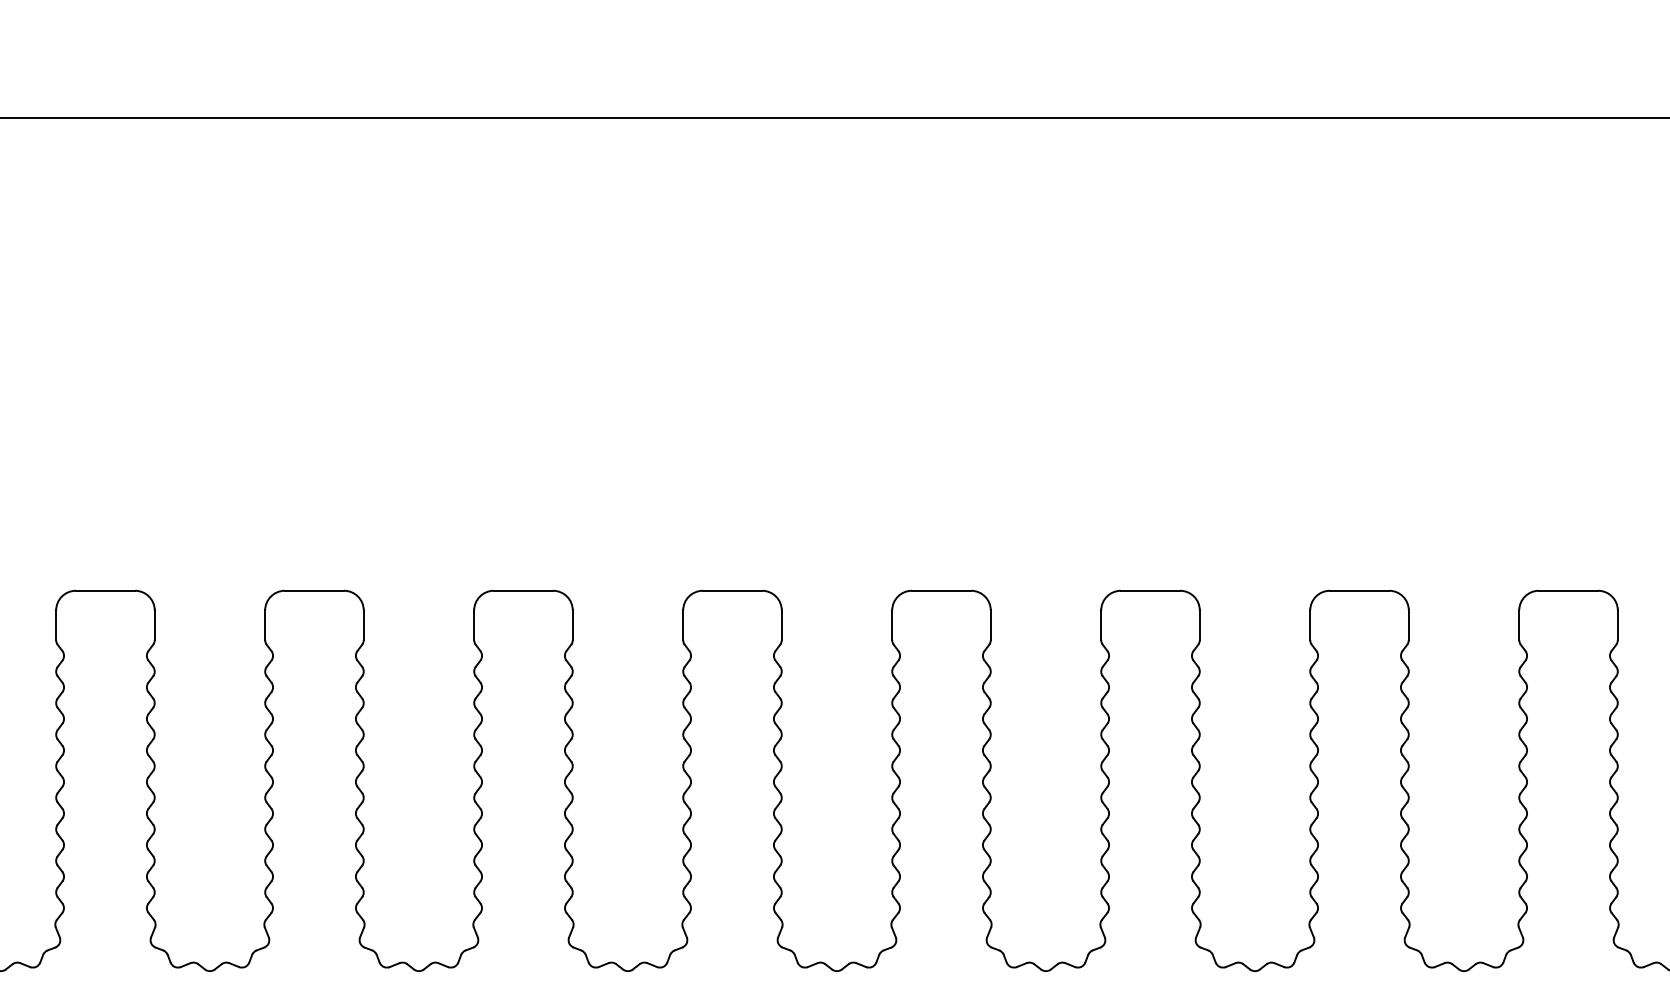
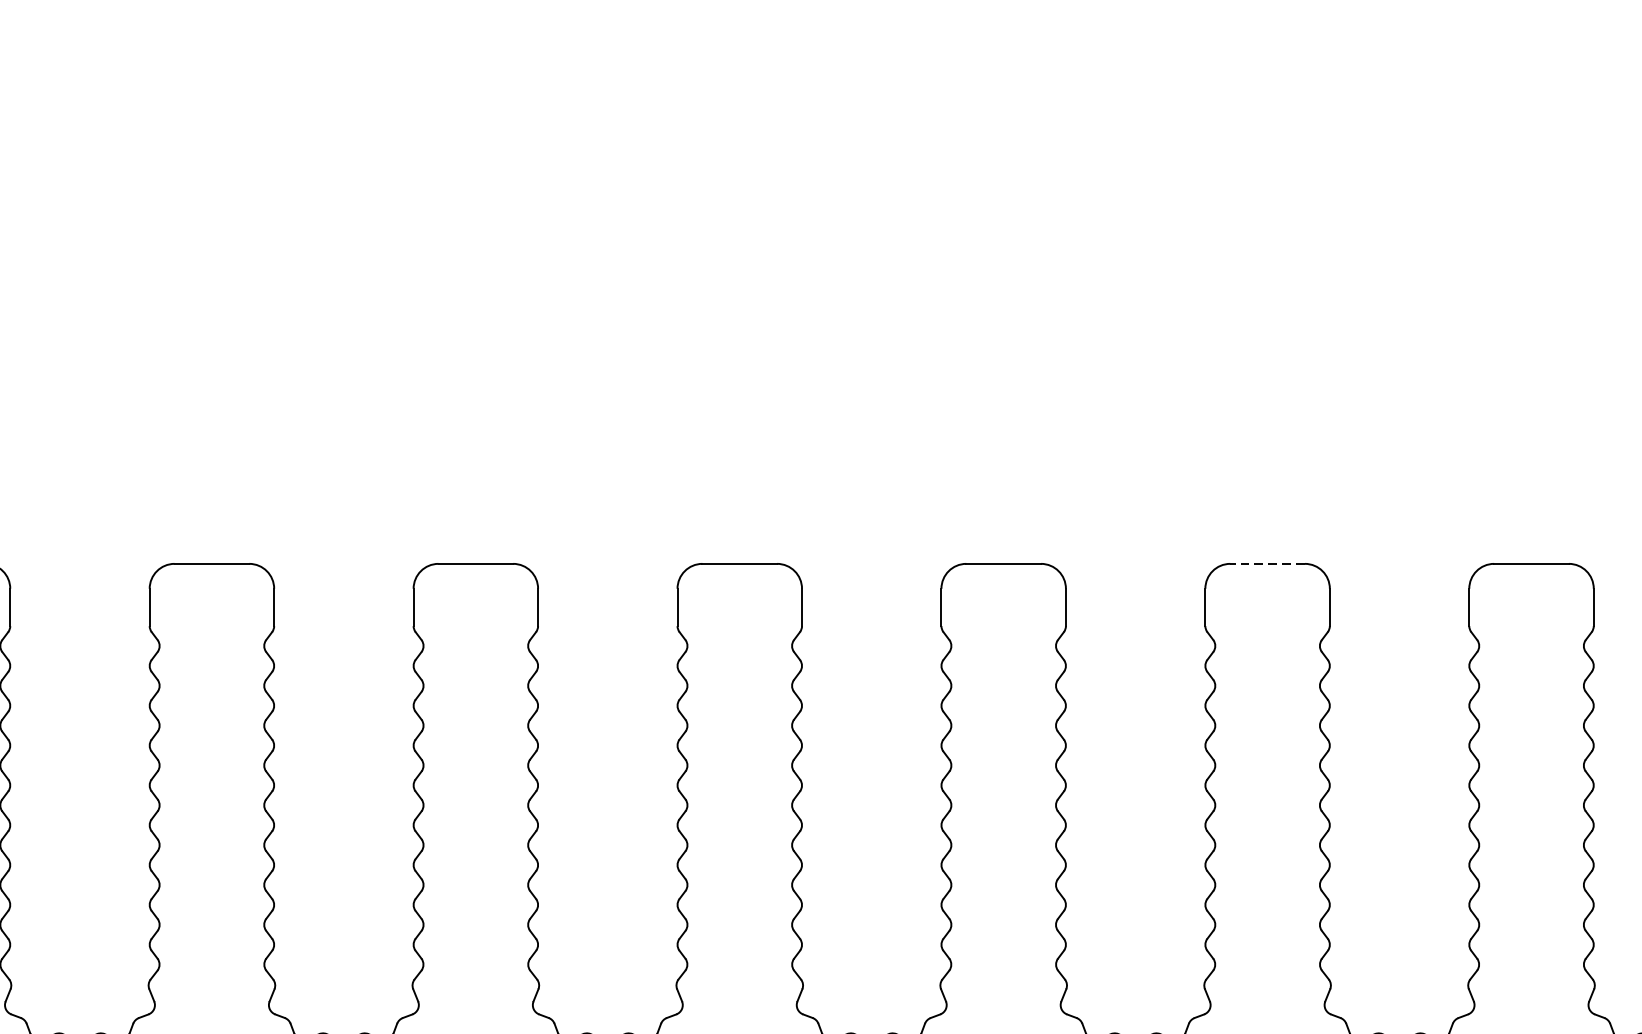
line: (941, 590) -> (1267, 563), solid -> dashed

